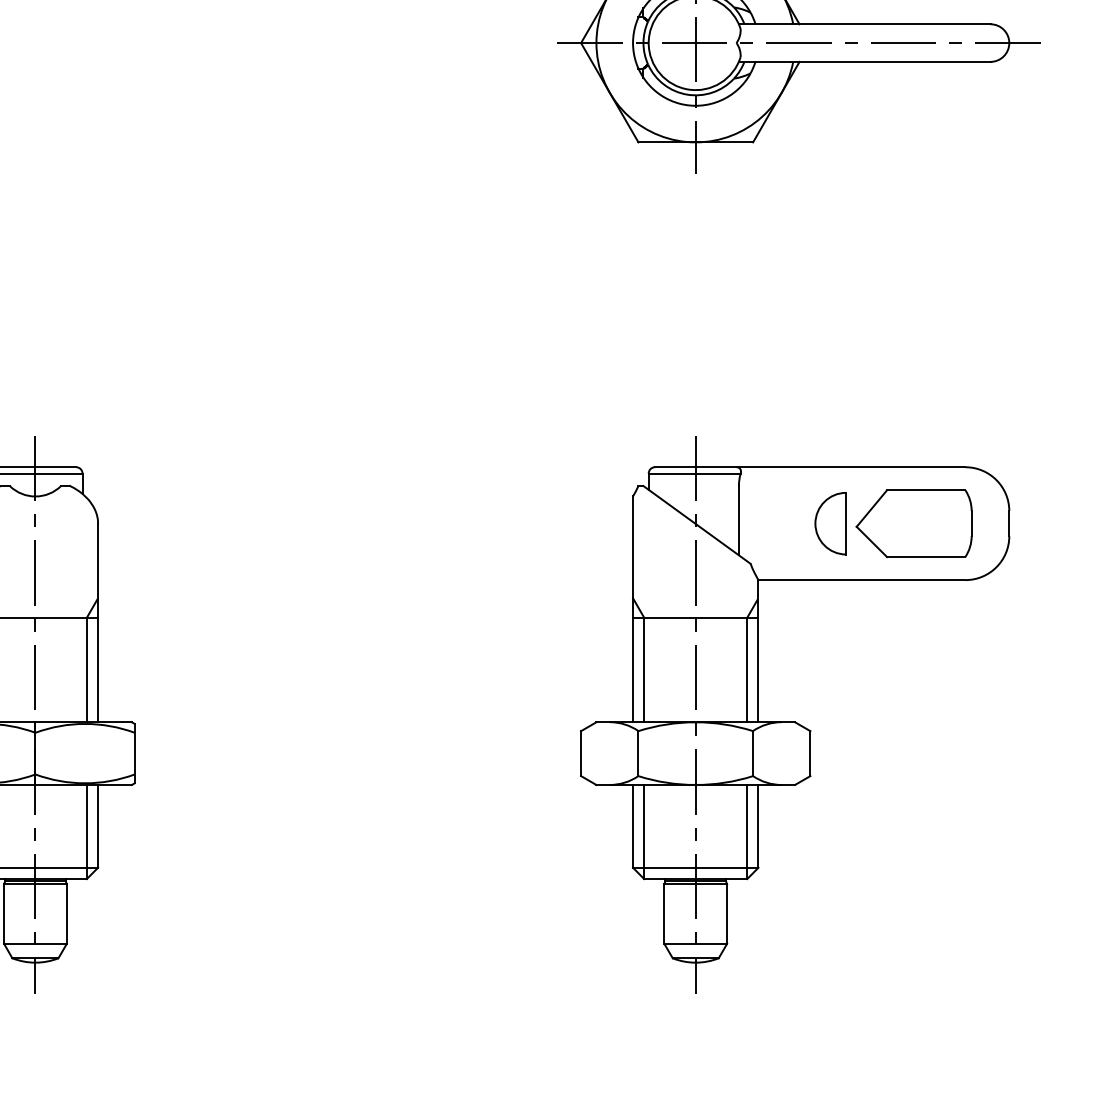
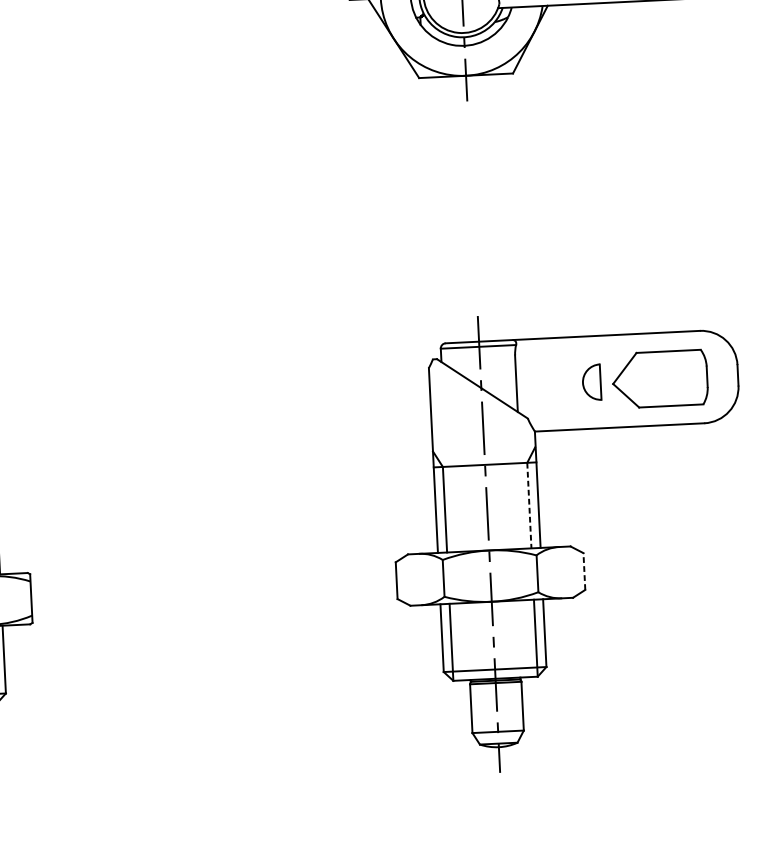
part: (830, 523) -> (591, 382), size x0.7
line: (747, 670) -> (529, 505), solid -> dashed
line: (810, 753) -> (584, 571), solid -> dashed

